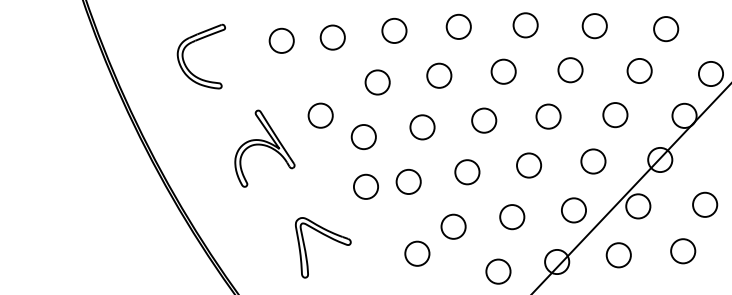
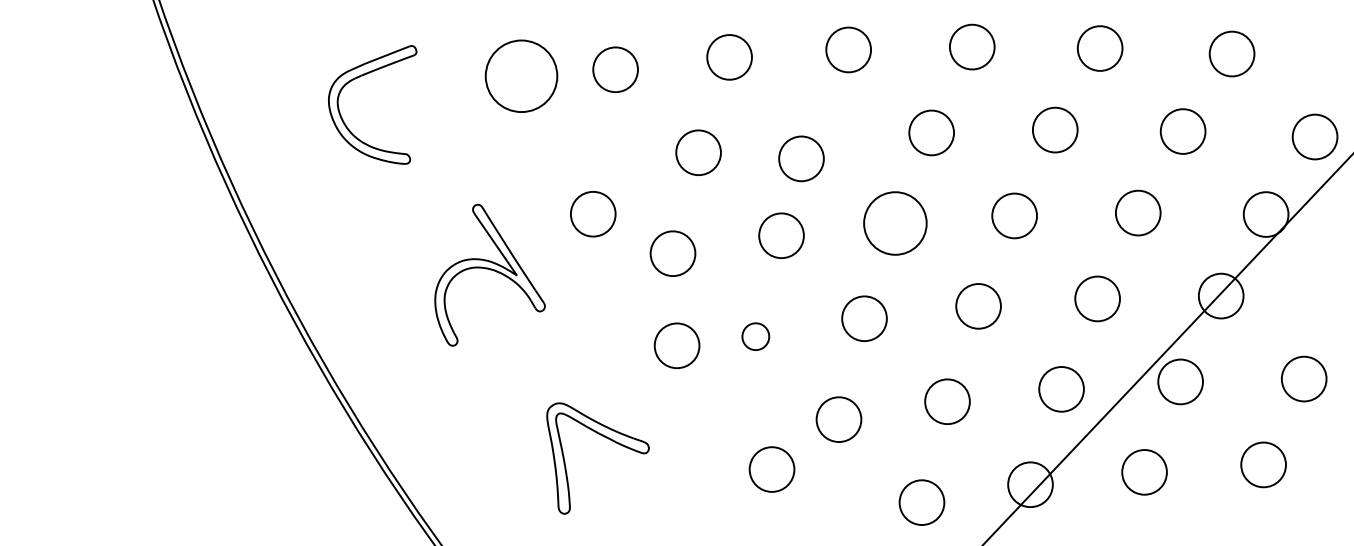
circle: (281, 40) -> (520, 75), size x1.6
circle: (439, 75) -> (801, 158), moved
circle: (484, 120) -> (896, 223), size x1.4
circle: (408, 181) -> (755, 335), size x0.6

